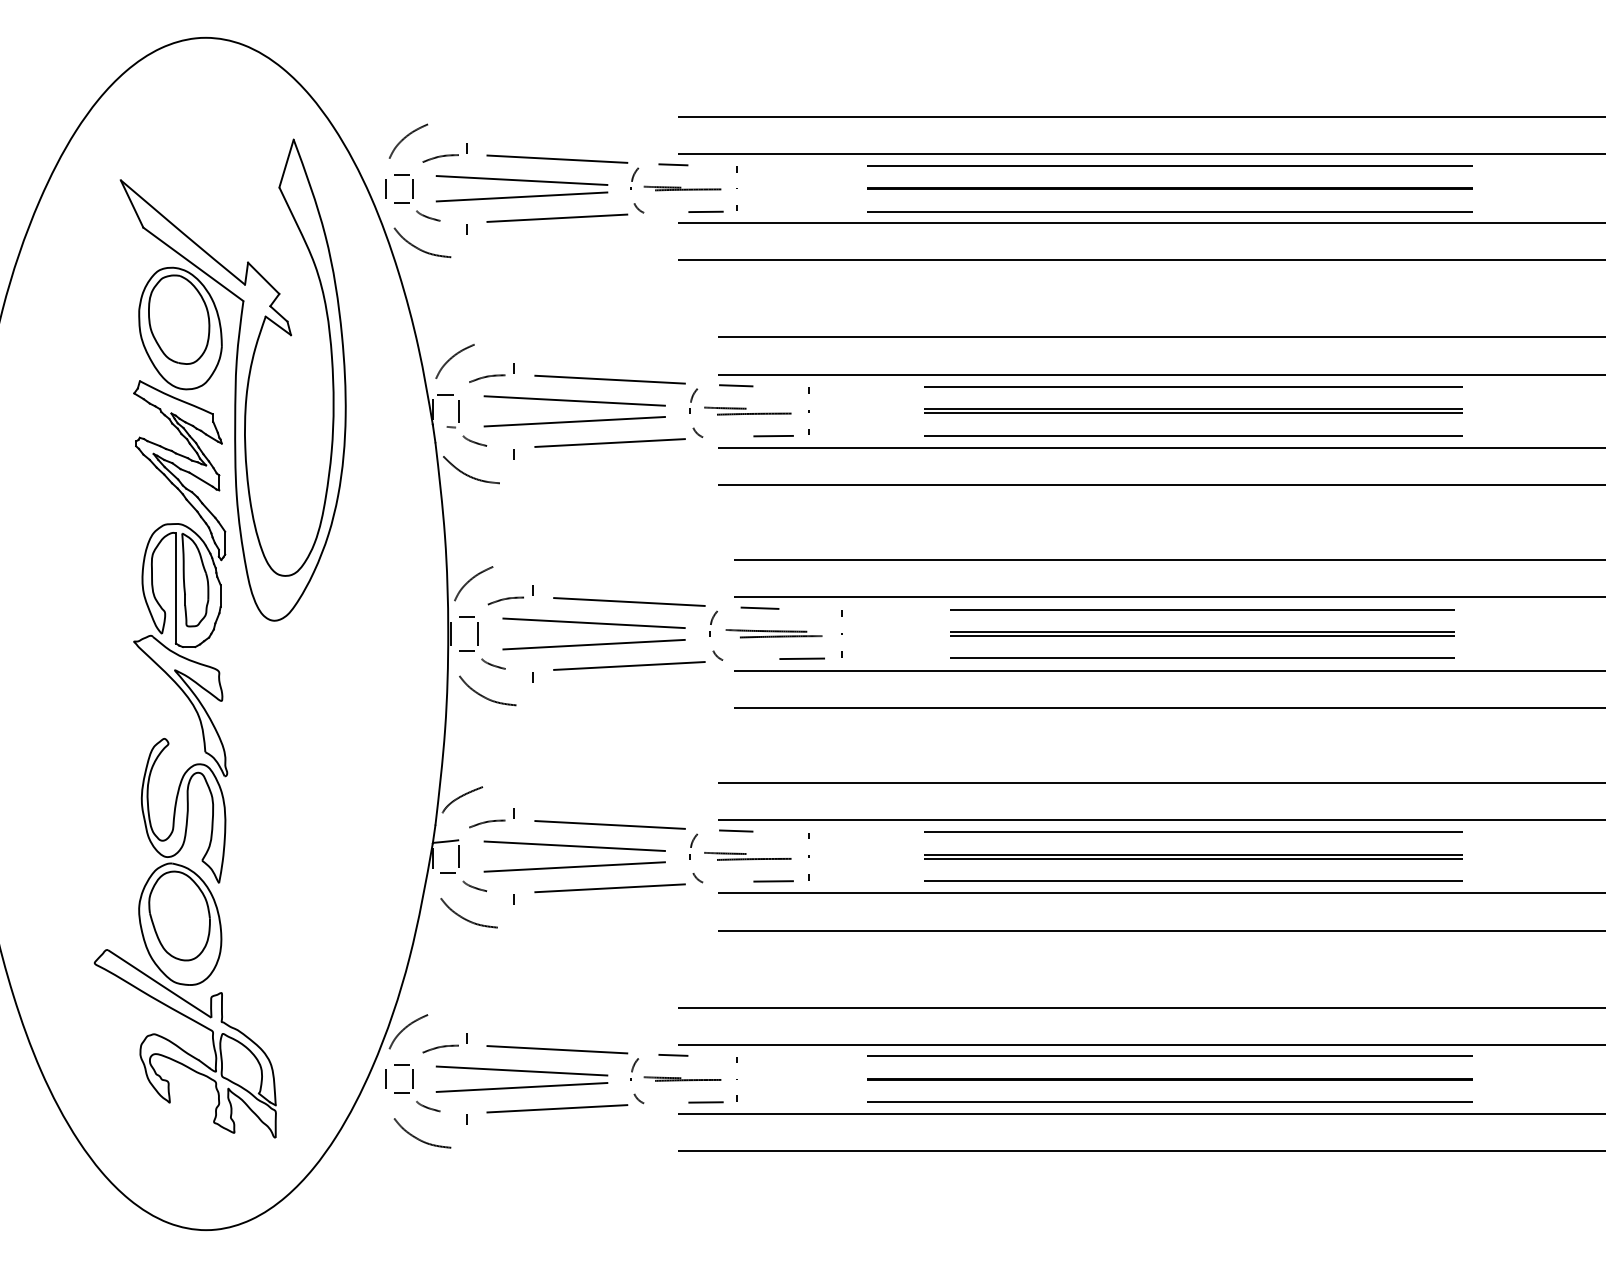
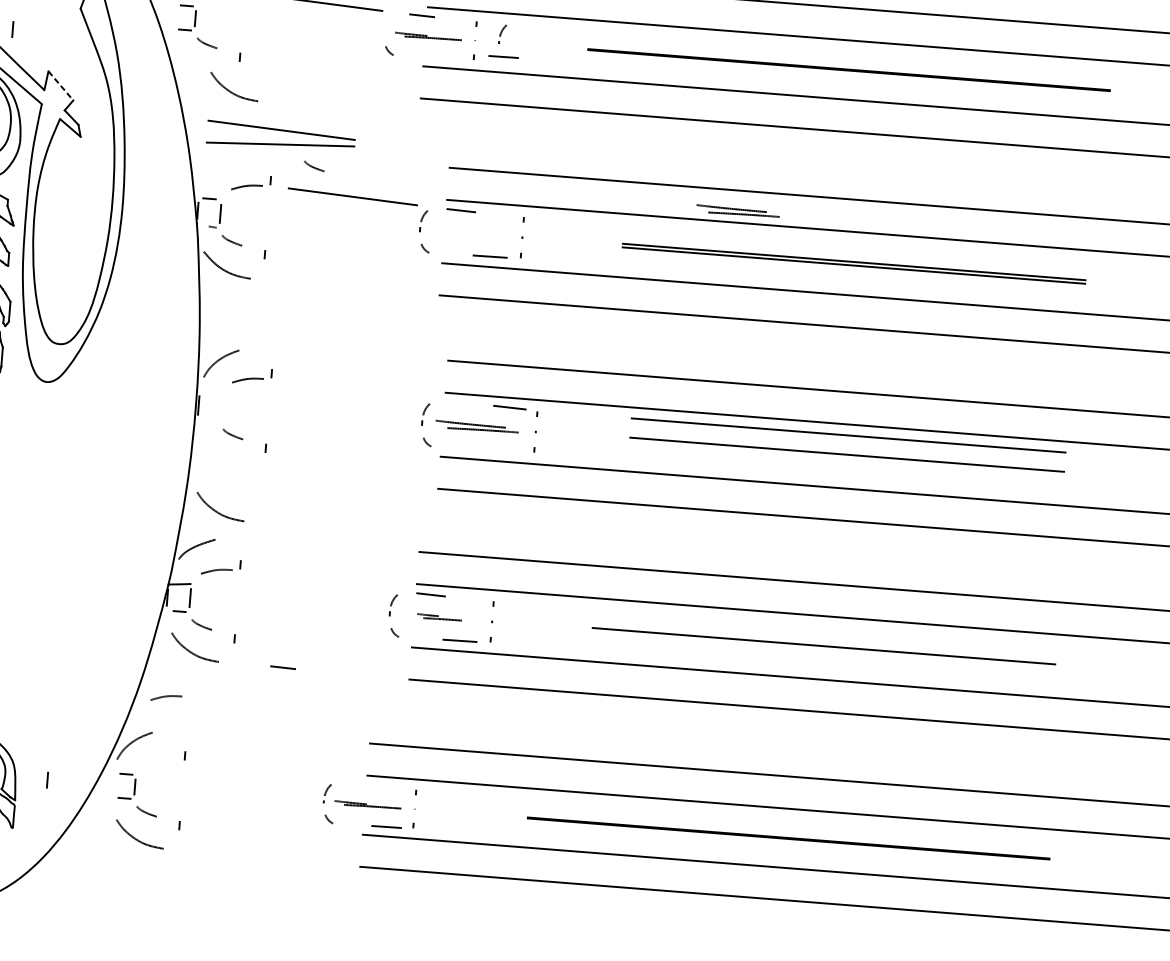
line: (1169, 165) -> (850, 50), removed
part: (634, 178) -> (502, 33), moved
part: (521, 181) -> (281, 131), moved
line: (385, 188) -> (12, 29), moved
line: (705, 211) -> (503, 56), moved
line: (1169, 211) -> (846, 89), removed
line: (557, 217) -> (318, 53), removed
curve: (420, 248) -> (232, 91), moved
line: (264, 278) -> (61, 86), solid -> dashed
curve: (562, 348) -> (313, 166), added
curve: (452, 358) -> (218, 167), removed
part: (1054, 361) -> (737, 211), added
line: (1193, 386) -> (855, 242), removed
line: (574, 400) -> (320, 212), removed
part: (747, 410) -> (469, 232), removed
line: (574, 421) -> (319, 230), removed
line: (1193, 435) -> (852, 284), removed
line: (609, 442) -> (348, 251), removed
line: (629, 602) -> (354, 390), removed
line: (759, 607) -> (509, 406), moved
line: (593, 623) -> (322, 406), removed
part: (477, 633) -> (221, 406), removed
line: (1202, 636) -> (846, 458), removed
line: (593, 644) -> (320, 424), removed
line: (802, 658) -> (499, 450), removed
line: (1202, 658) -> (845, 477), removed
line: (629, 665) -> (350, 444), removed
curve: (485, 696) -> (218, 511), moved
line: (609, 824) -> (322, 580), removed
line: (1193, 832) -> (825, 627), removed
line: (574, 846) -> (290, 597), removed
part: (747, 856) -> (439, 617), size x0.6
line: (1193, 858) -> (823, 649), removed
line: (574, 866) -> (289, 614), removed
line: (1193, 881) -> (822, 669), removed
line: (609, 888) -> (317, 635), removed
curve: (440, 1047) -> (166, 696), moved
line: (557, 1049) -> (262, 771), removed
line: (673, 1055) -> (283, 667), moved
line: (1169, 1055) -> (789, 817), removed
line: (521, 1070) -> (229, 786), removed
line: (385, 1078) -> (46, 779), moved
line: (521, 1087) -> (228, 801), removed
line: (1169, 1101) -> (786, 857), removed
line: (557, 1108) -> (258, 822), removed

